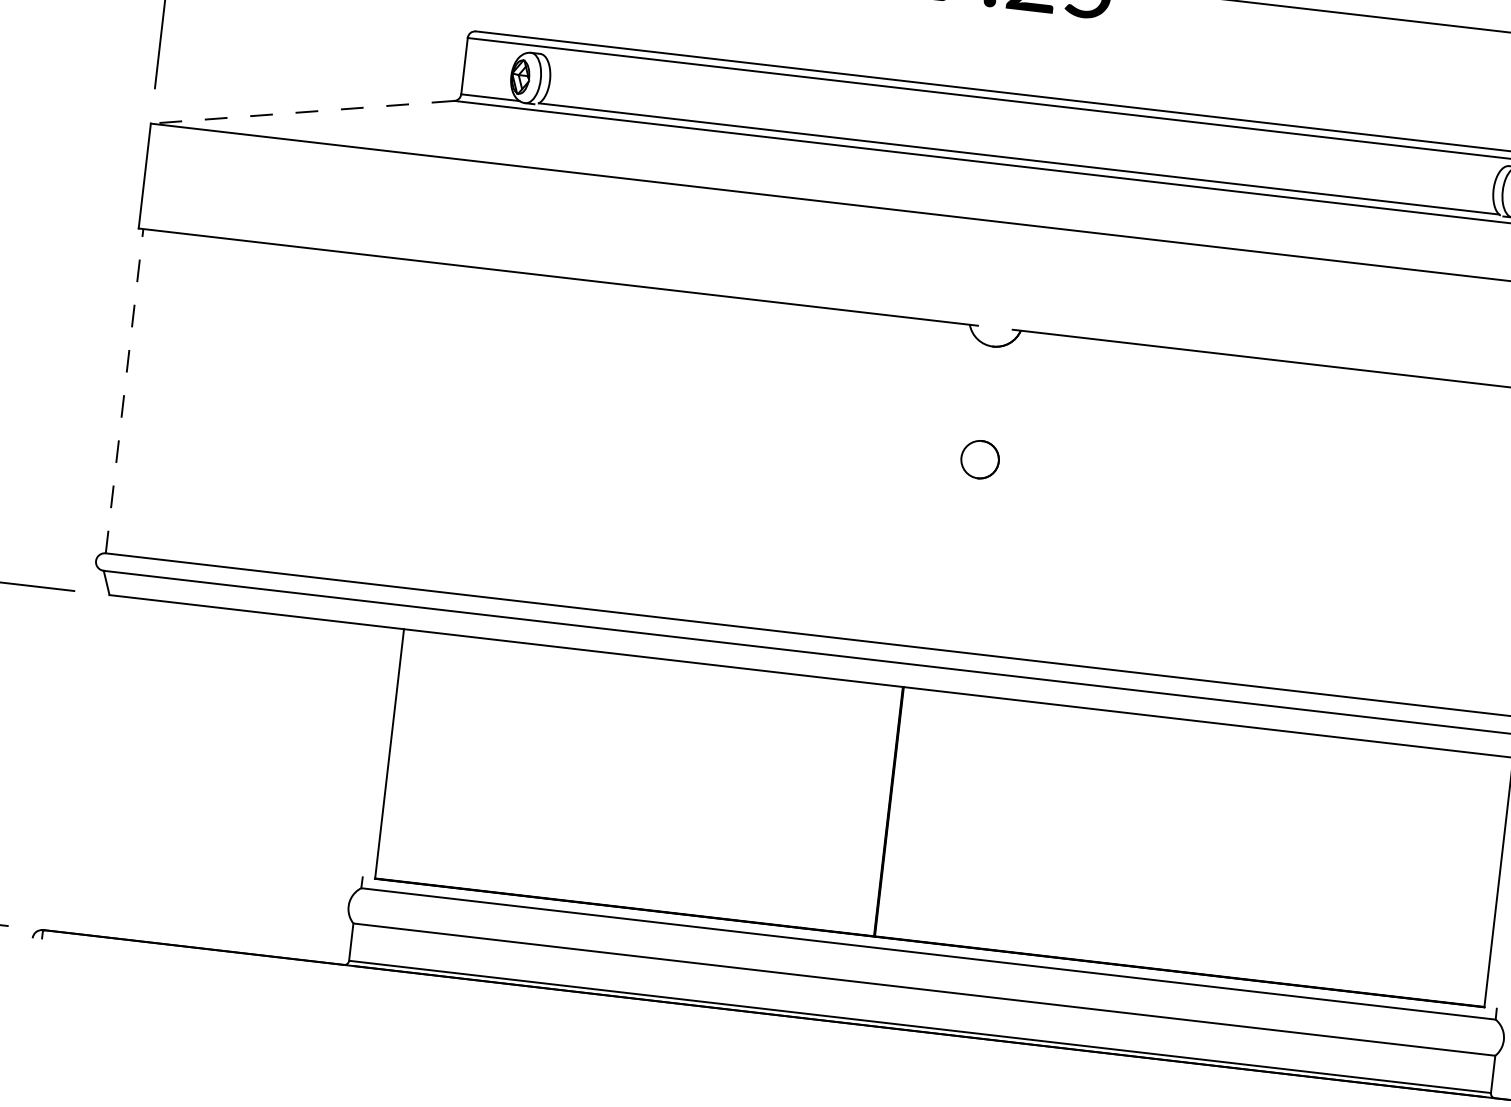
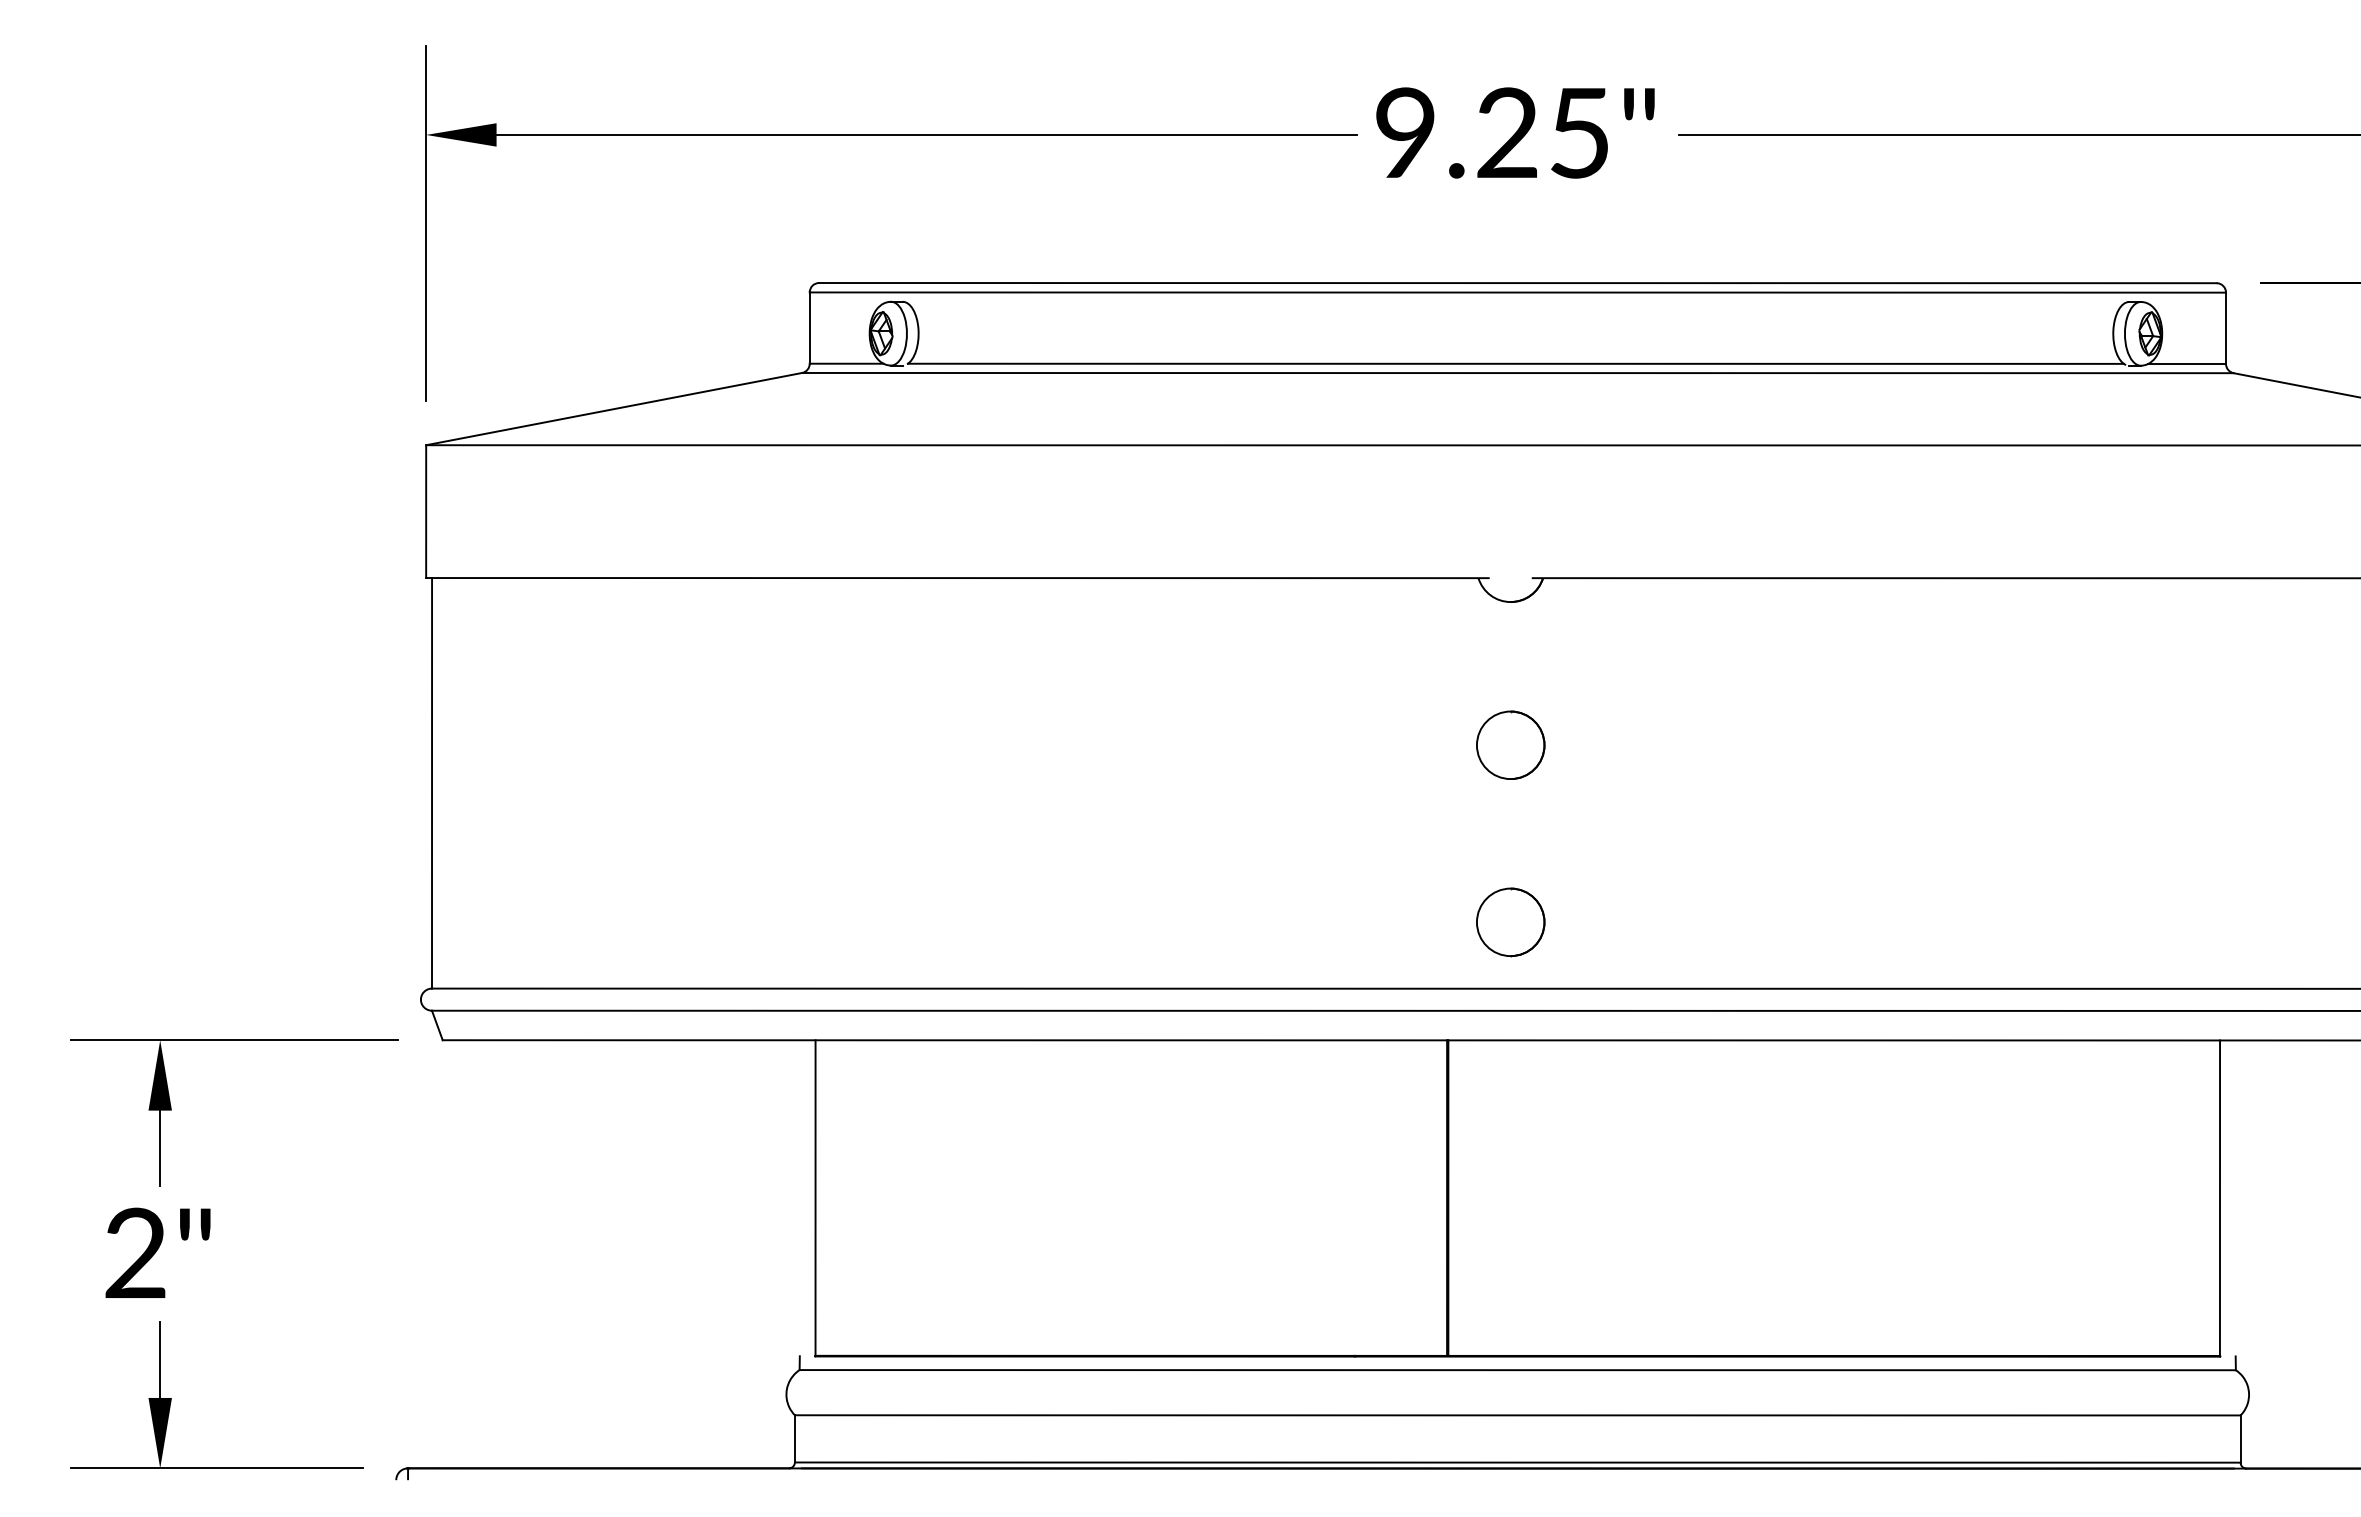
line: (302, 112) -> (613, 409), dashed -> solid
line: (125, 390) -> (432, 782), dashed -> solid
part: (979, 459) -> (1510, 744), size x1.43
part: (963, 599) -> (1510, 922), added

